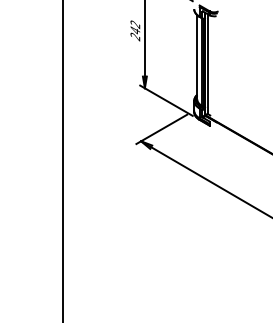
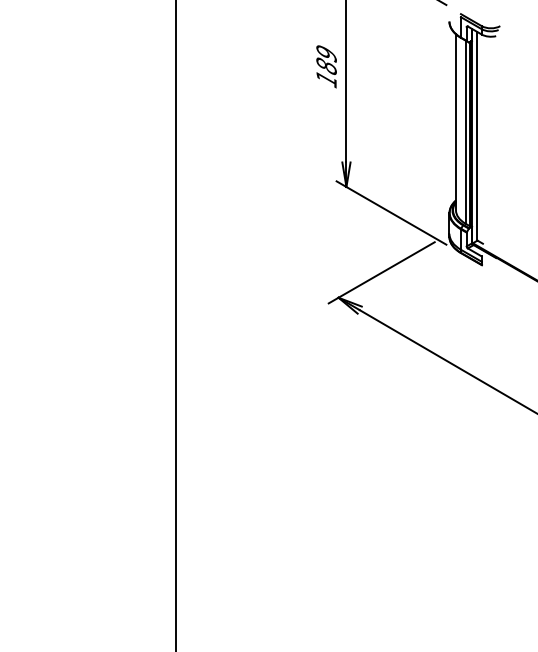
text: (135, 31) -> (326, 68), 242 -> 189

